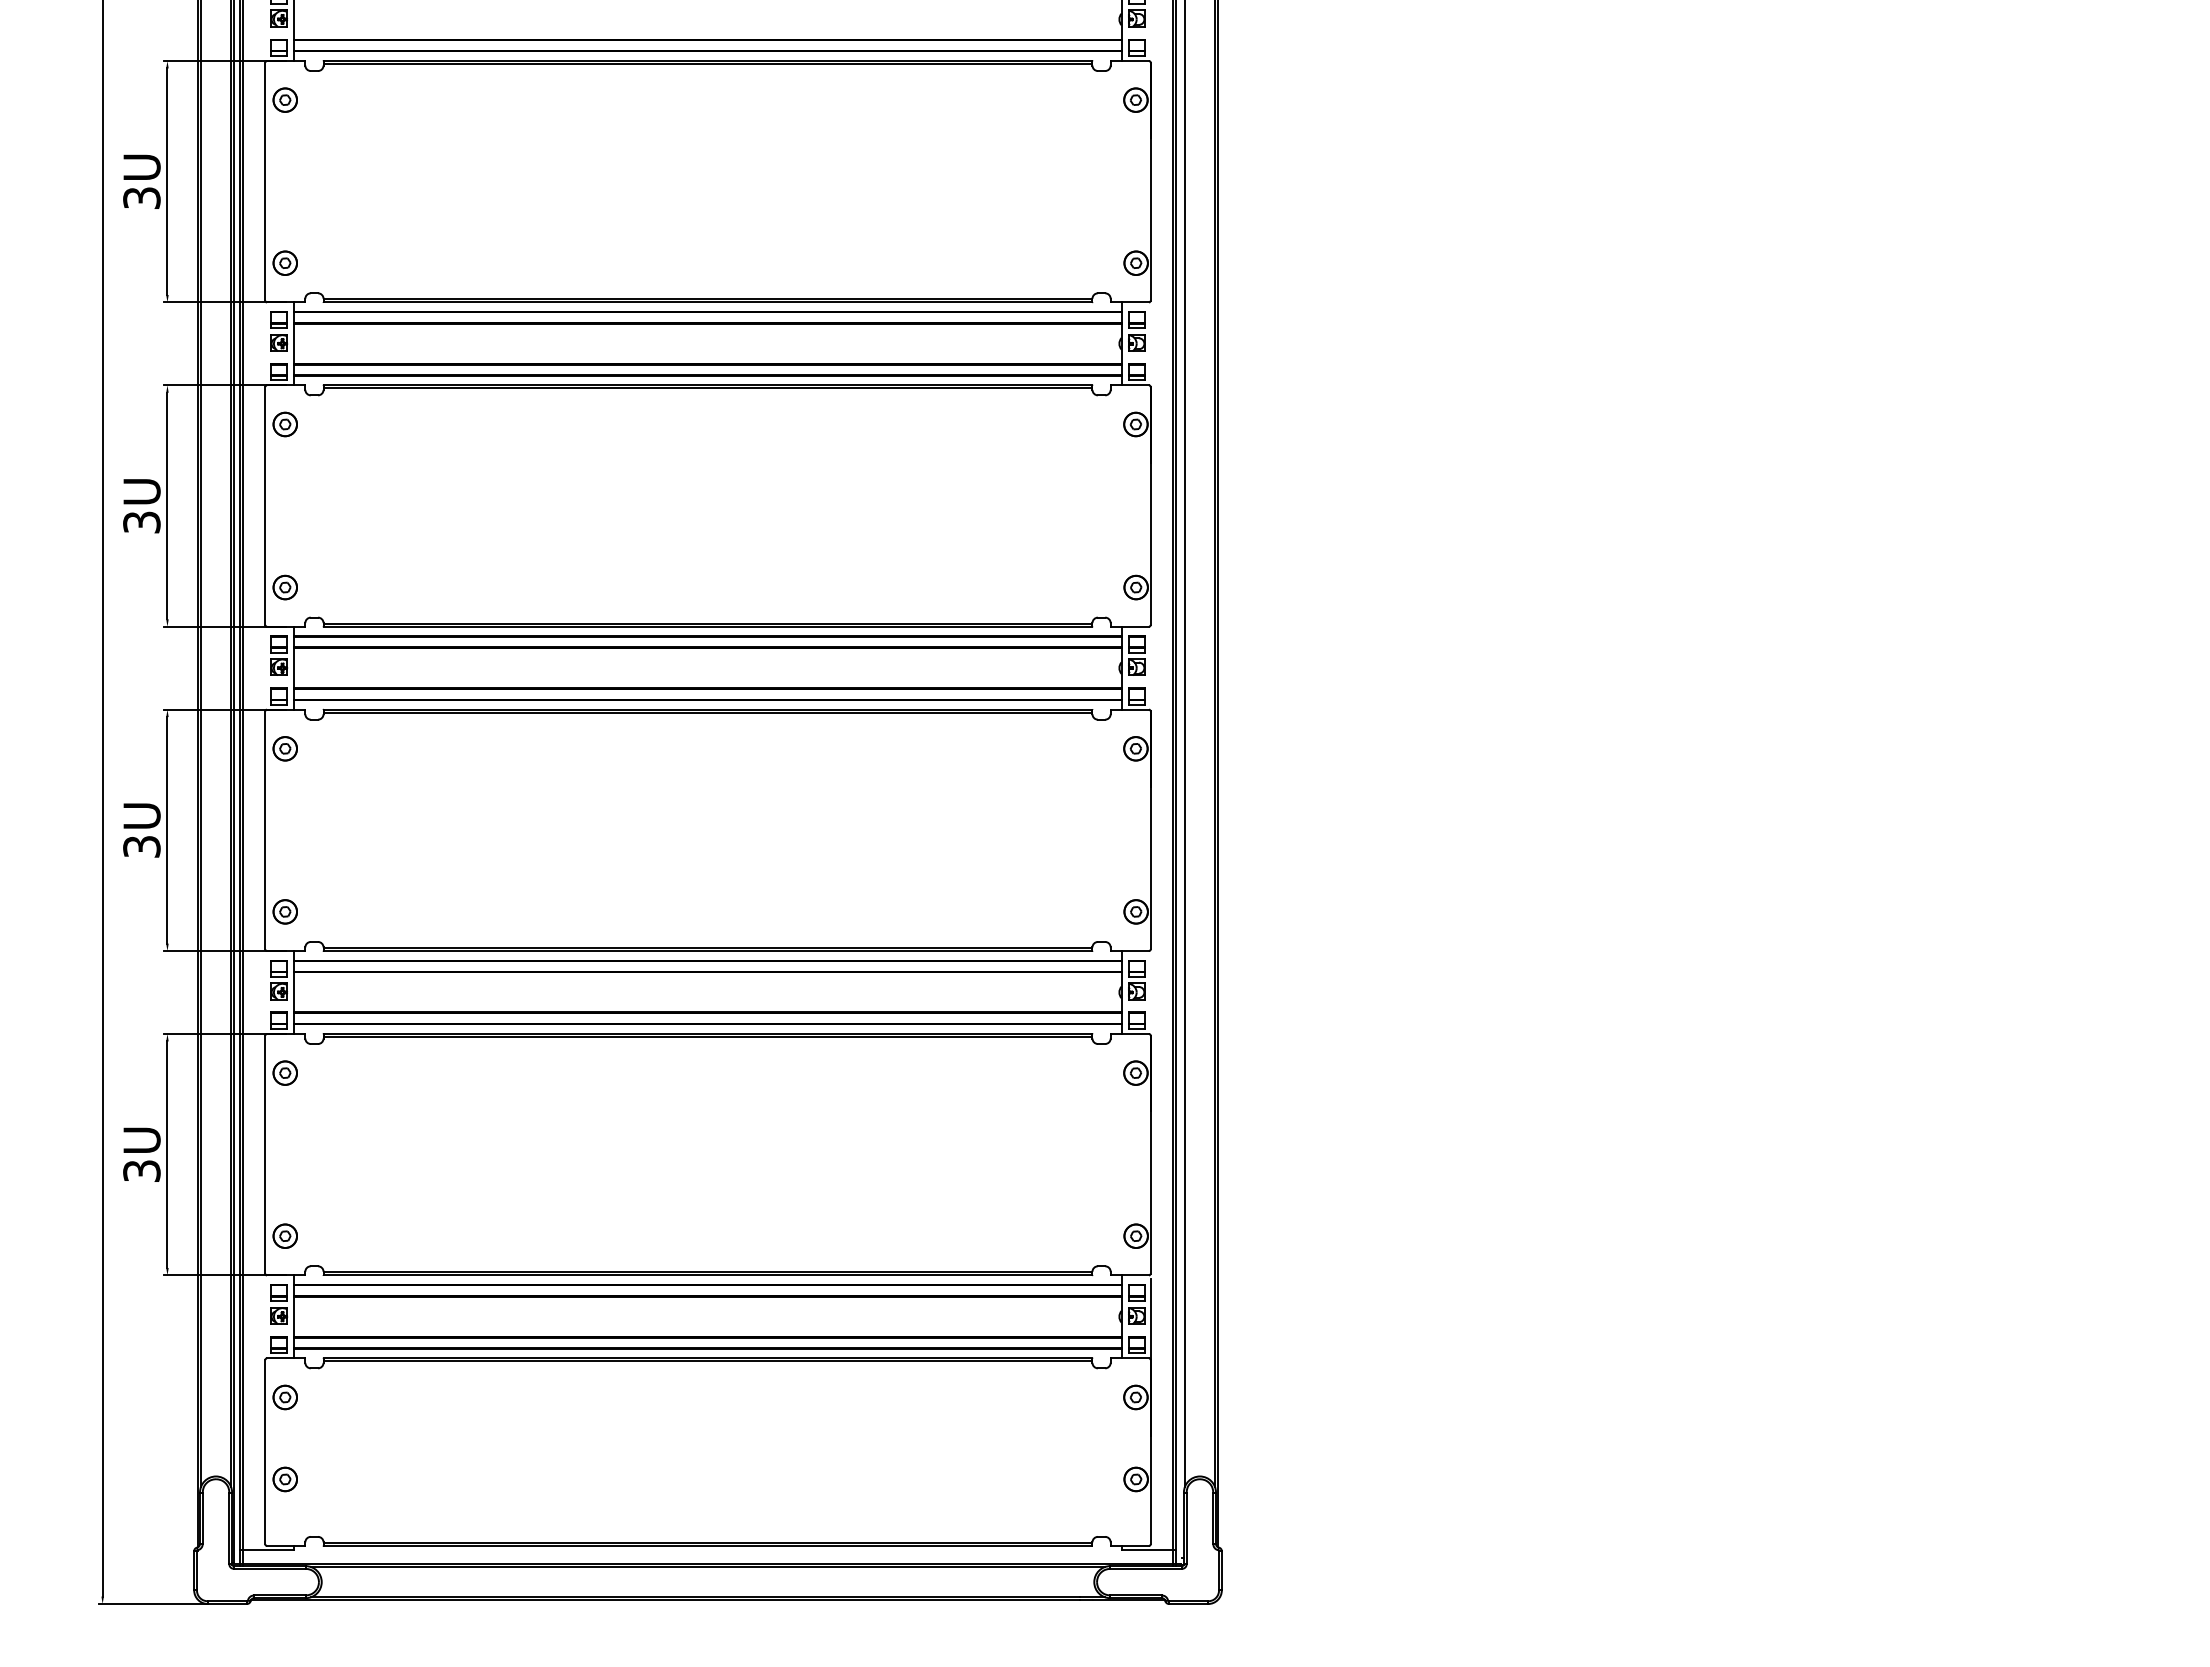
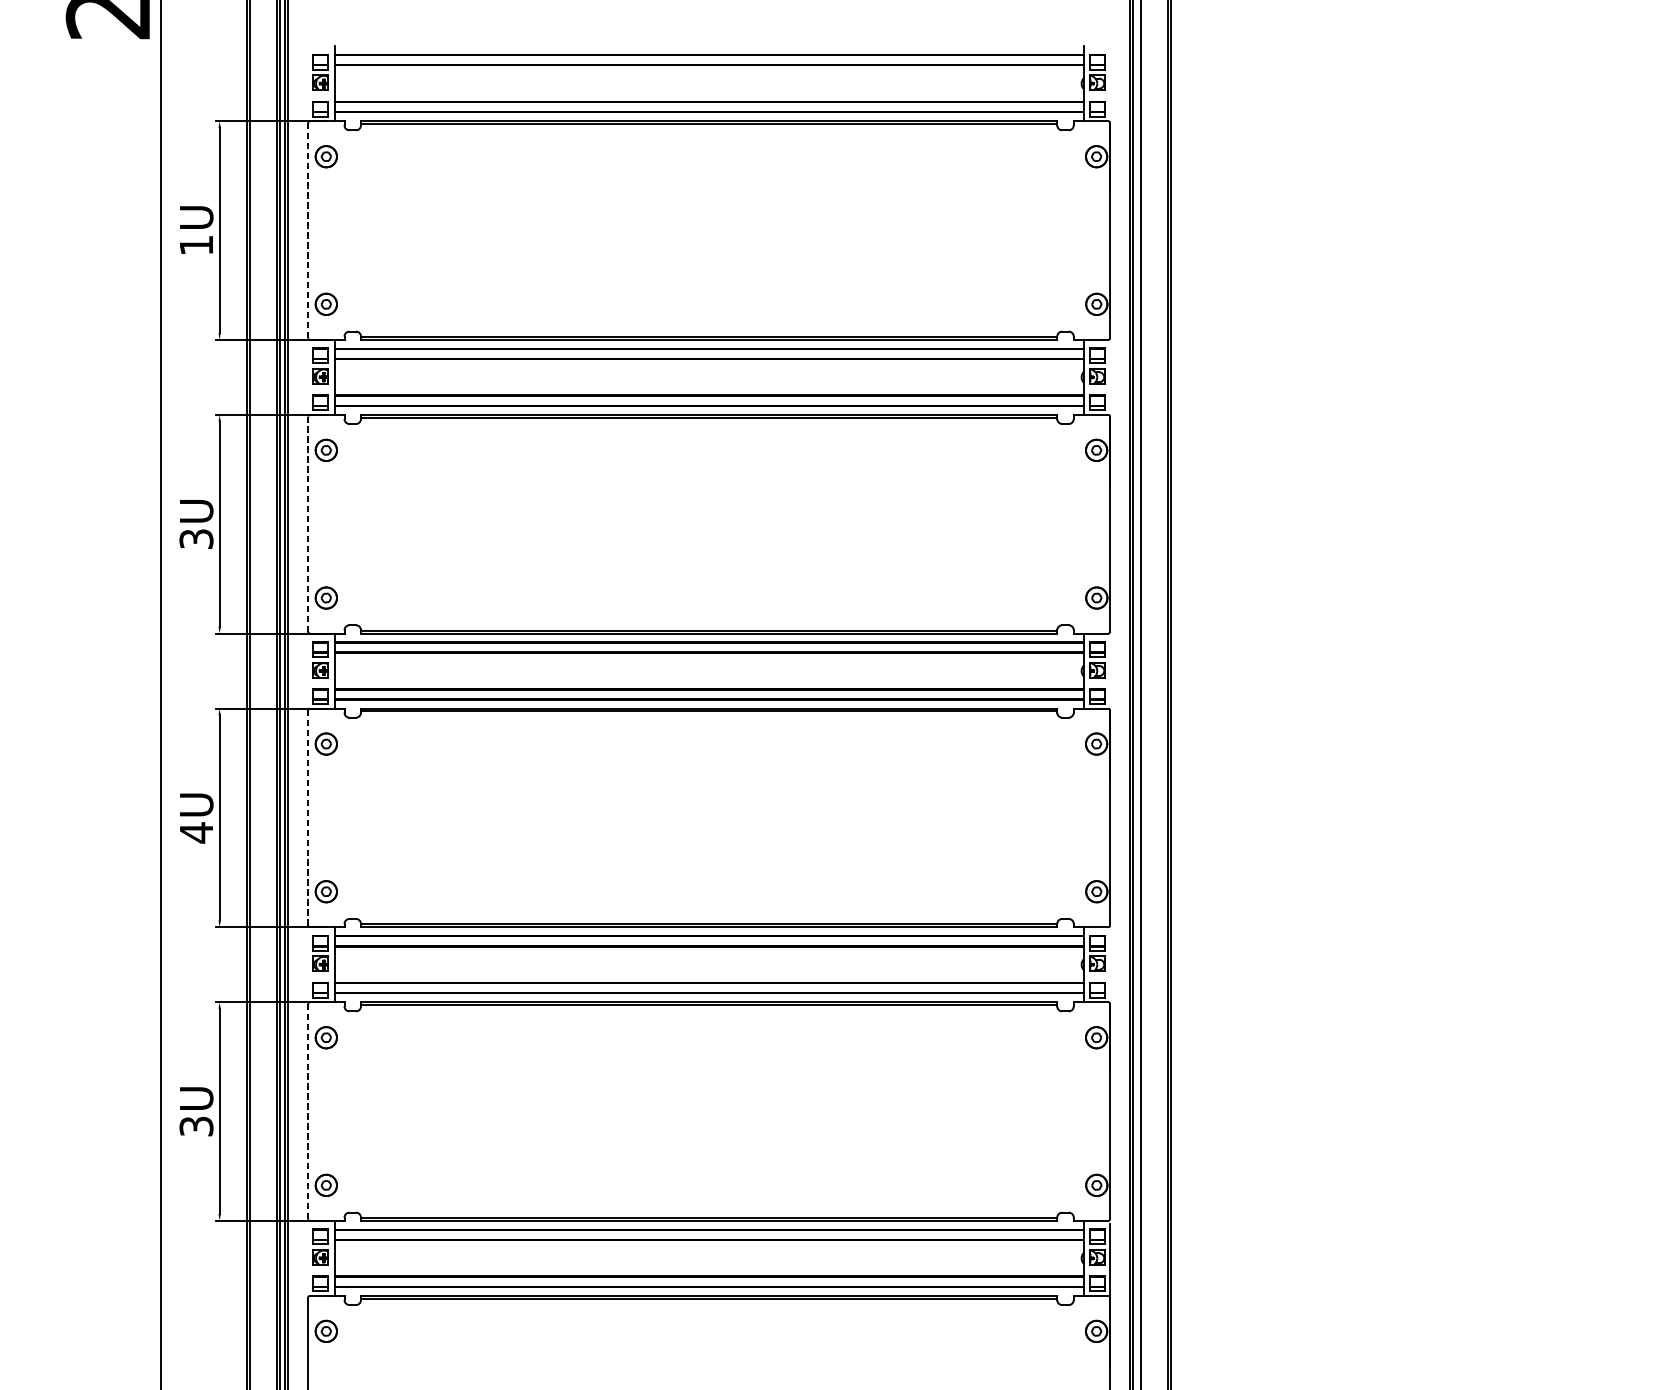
line: (265, 181) -> (308, 230), solid -> dashed
text: (141, 197) -> (196, 244), 3U -> 1U
line: (265, 506) -> (308, 524), solid -> dashed
line: (265, 830) -> (308, 818), solid -> dashed
text: (141, 846) -> (196, 832), 3U -> 4U
line: (265, 1154) -> (308, 1111), solid -> dashed

